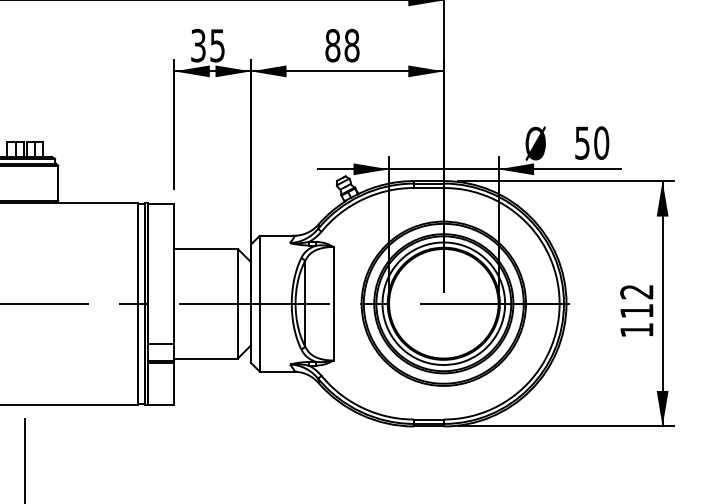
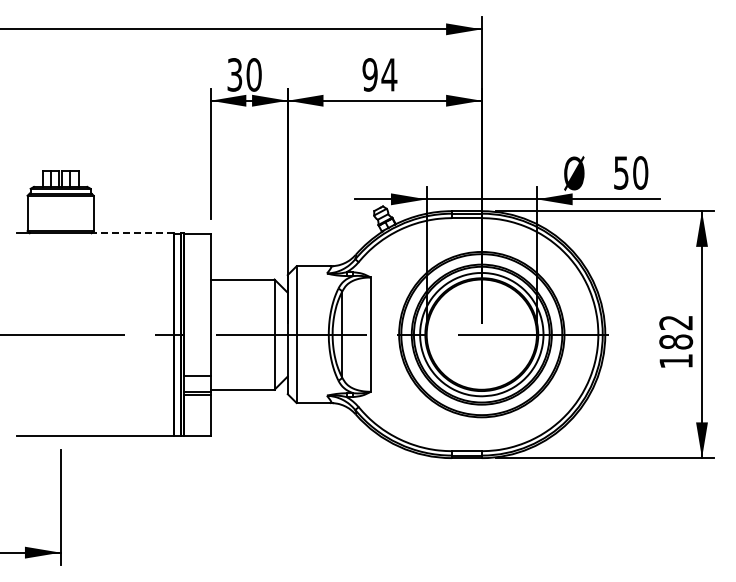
text: (216, 45) -> (253, 74), 35 -> 30
text: (342, 45) -> (379, 74), 88 -> 94
line: (96, 203) -> (132, 233), solid -> dashed
text: (637, 310) -> (676, 341), 112 -> 182

